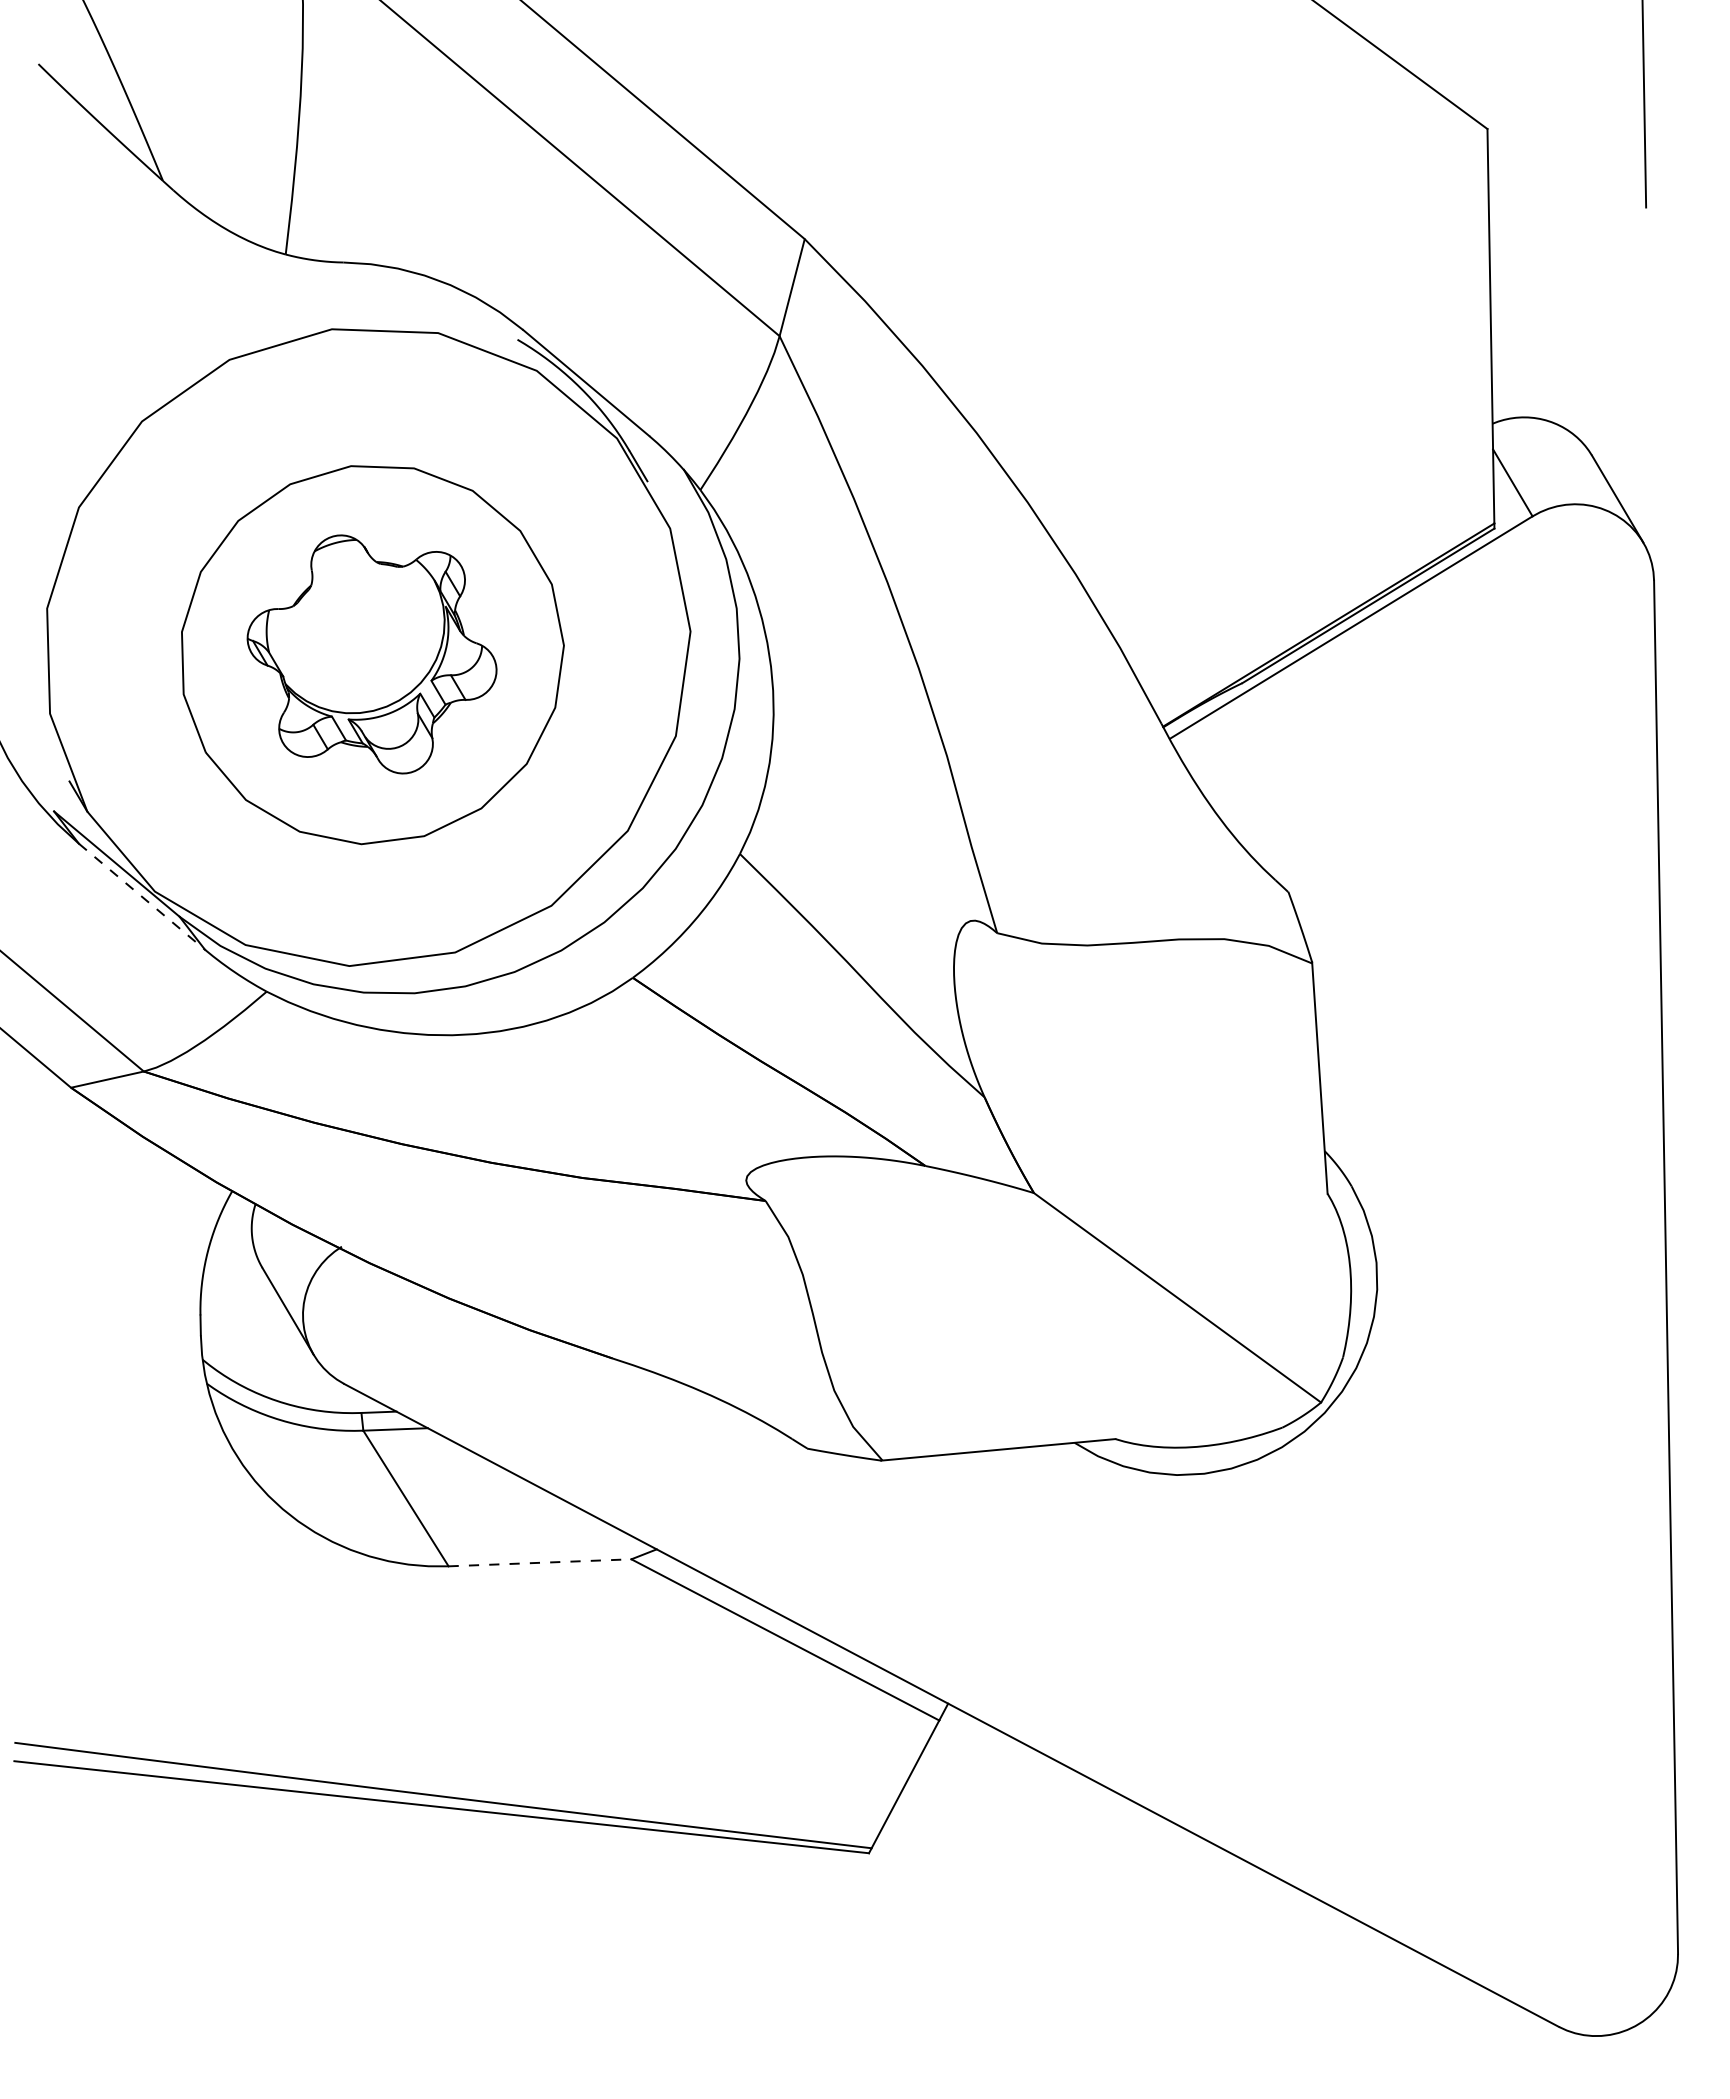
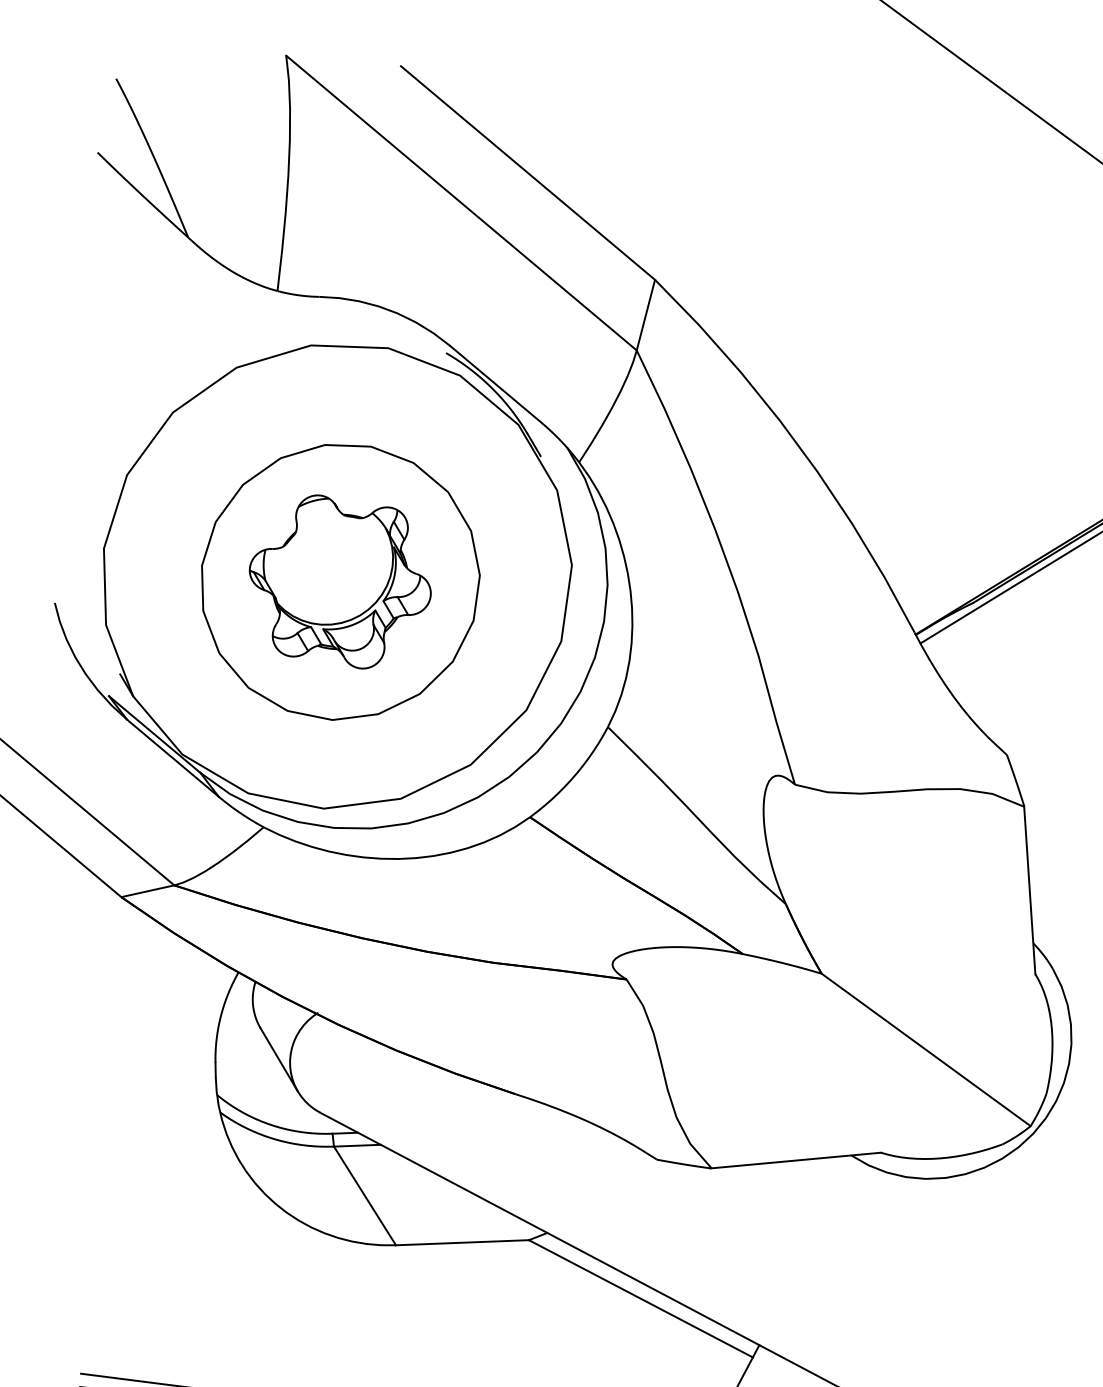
line: (142, 897) -> (173, 758), dashed -> solid
line: (540, 1562) -> (462, 1242), dashed -> solid

